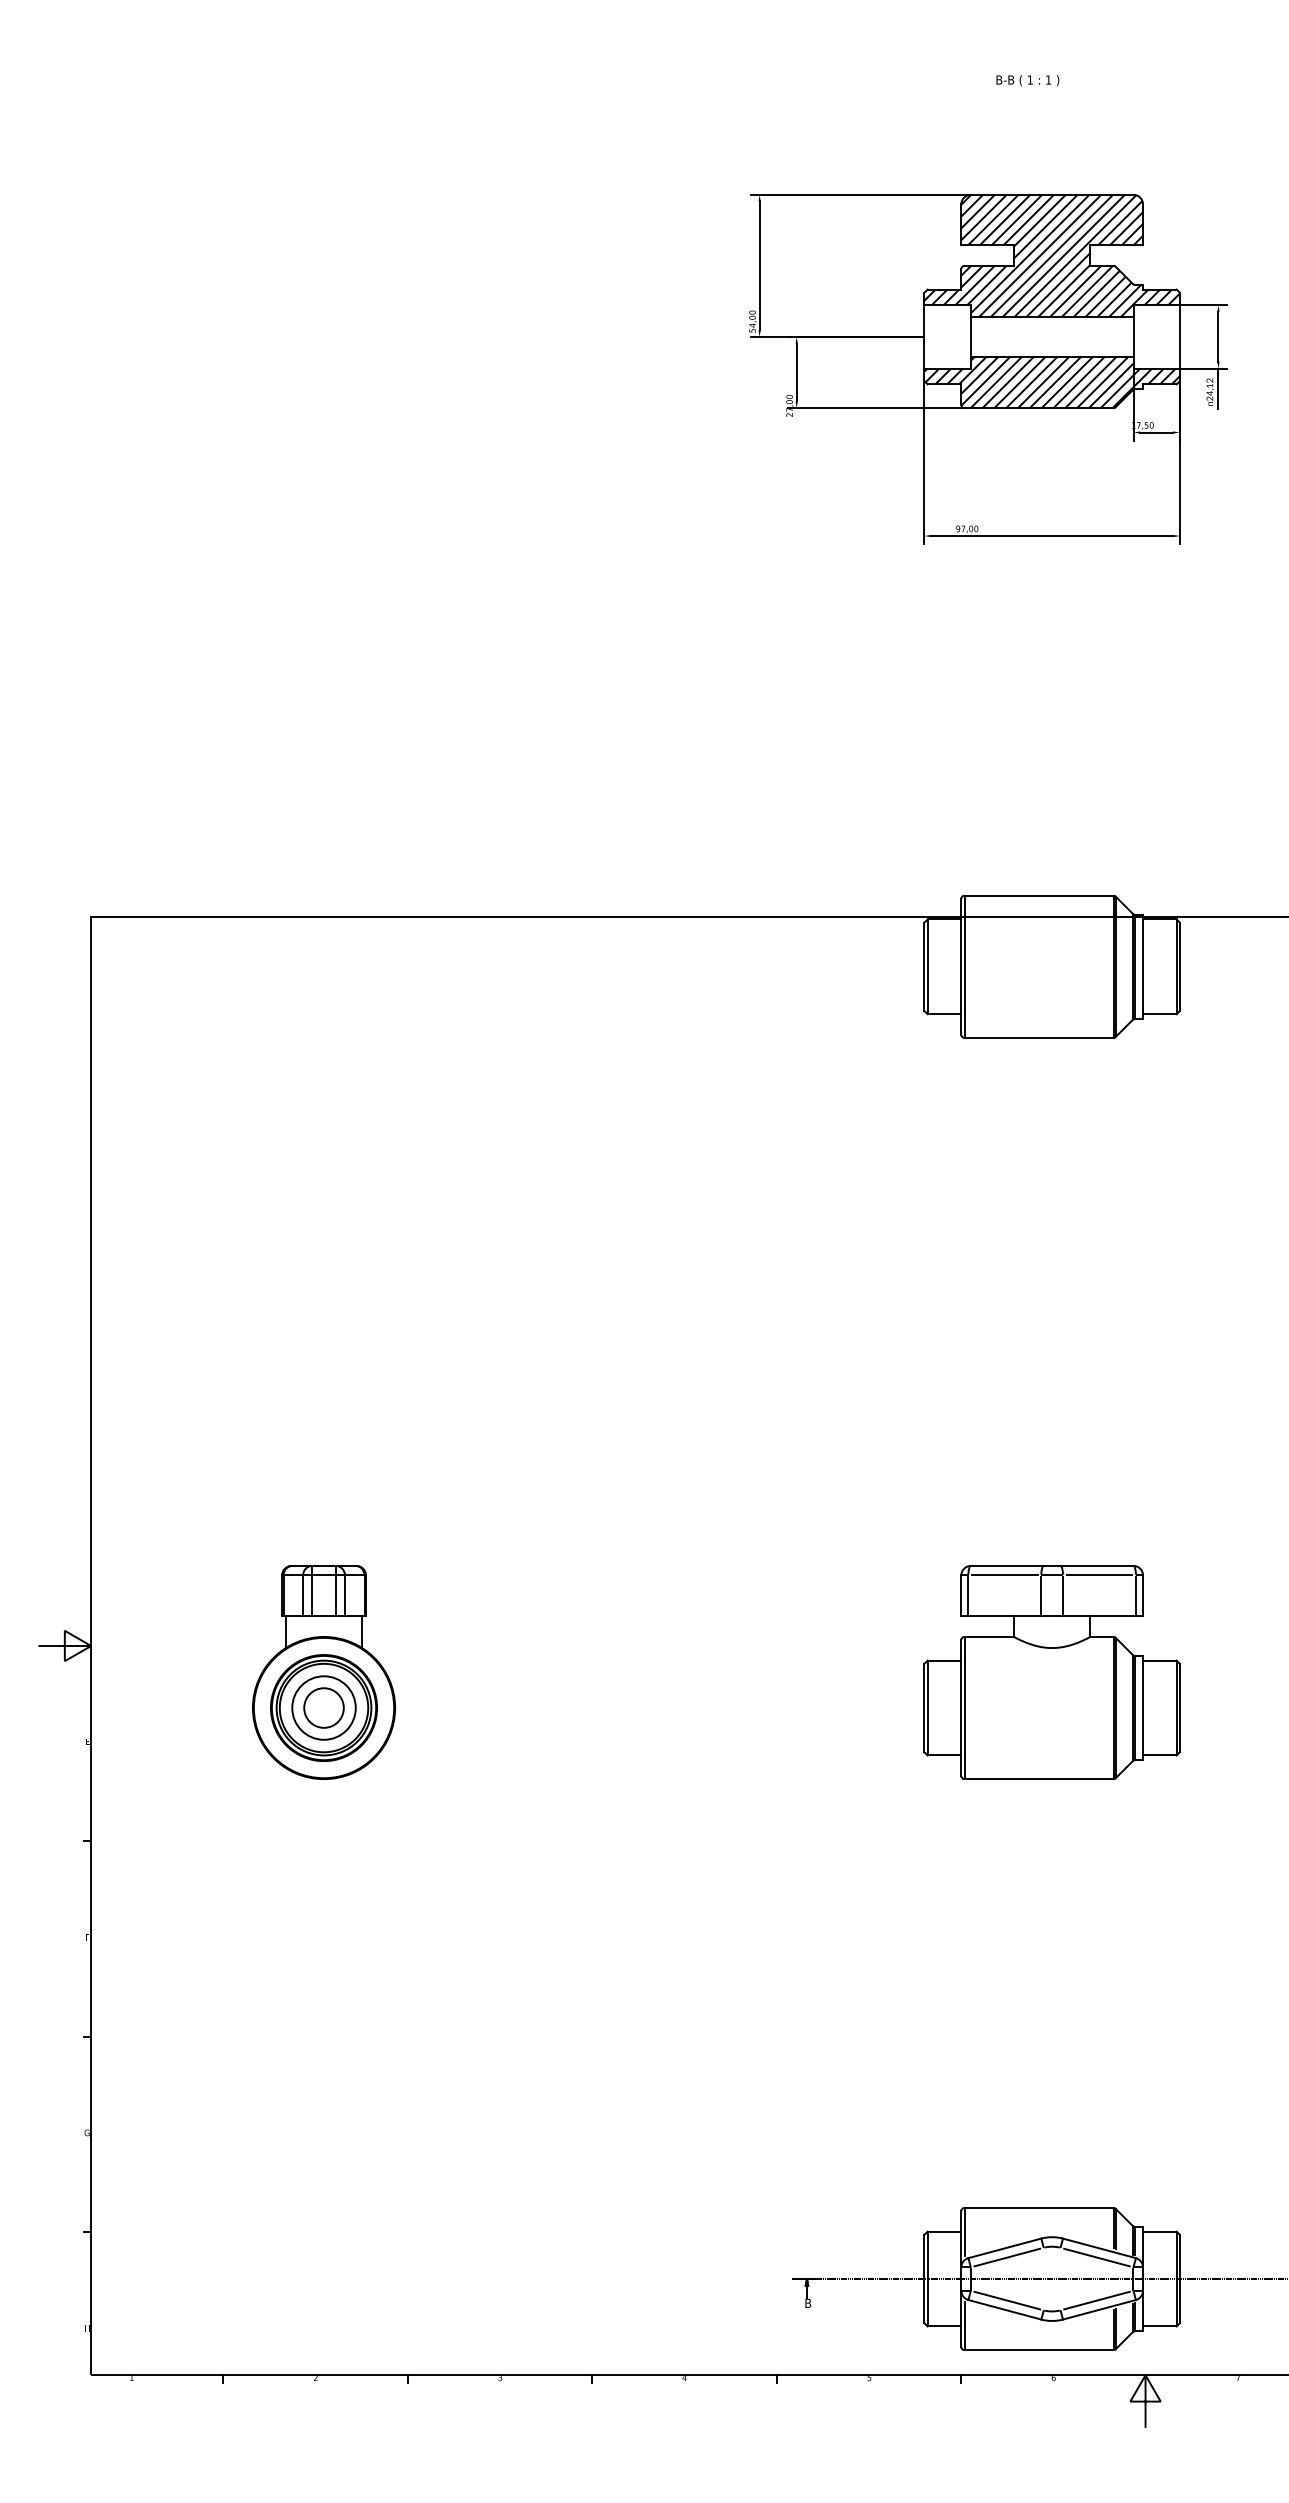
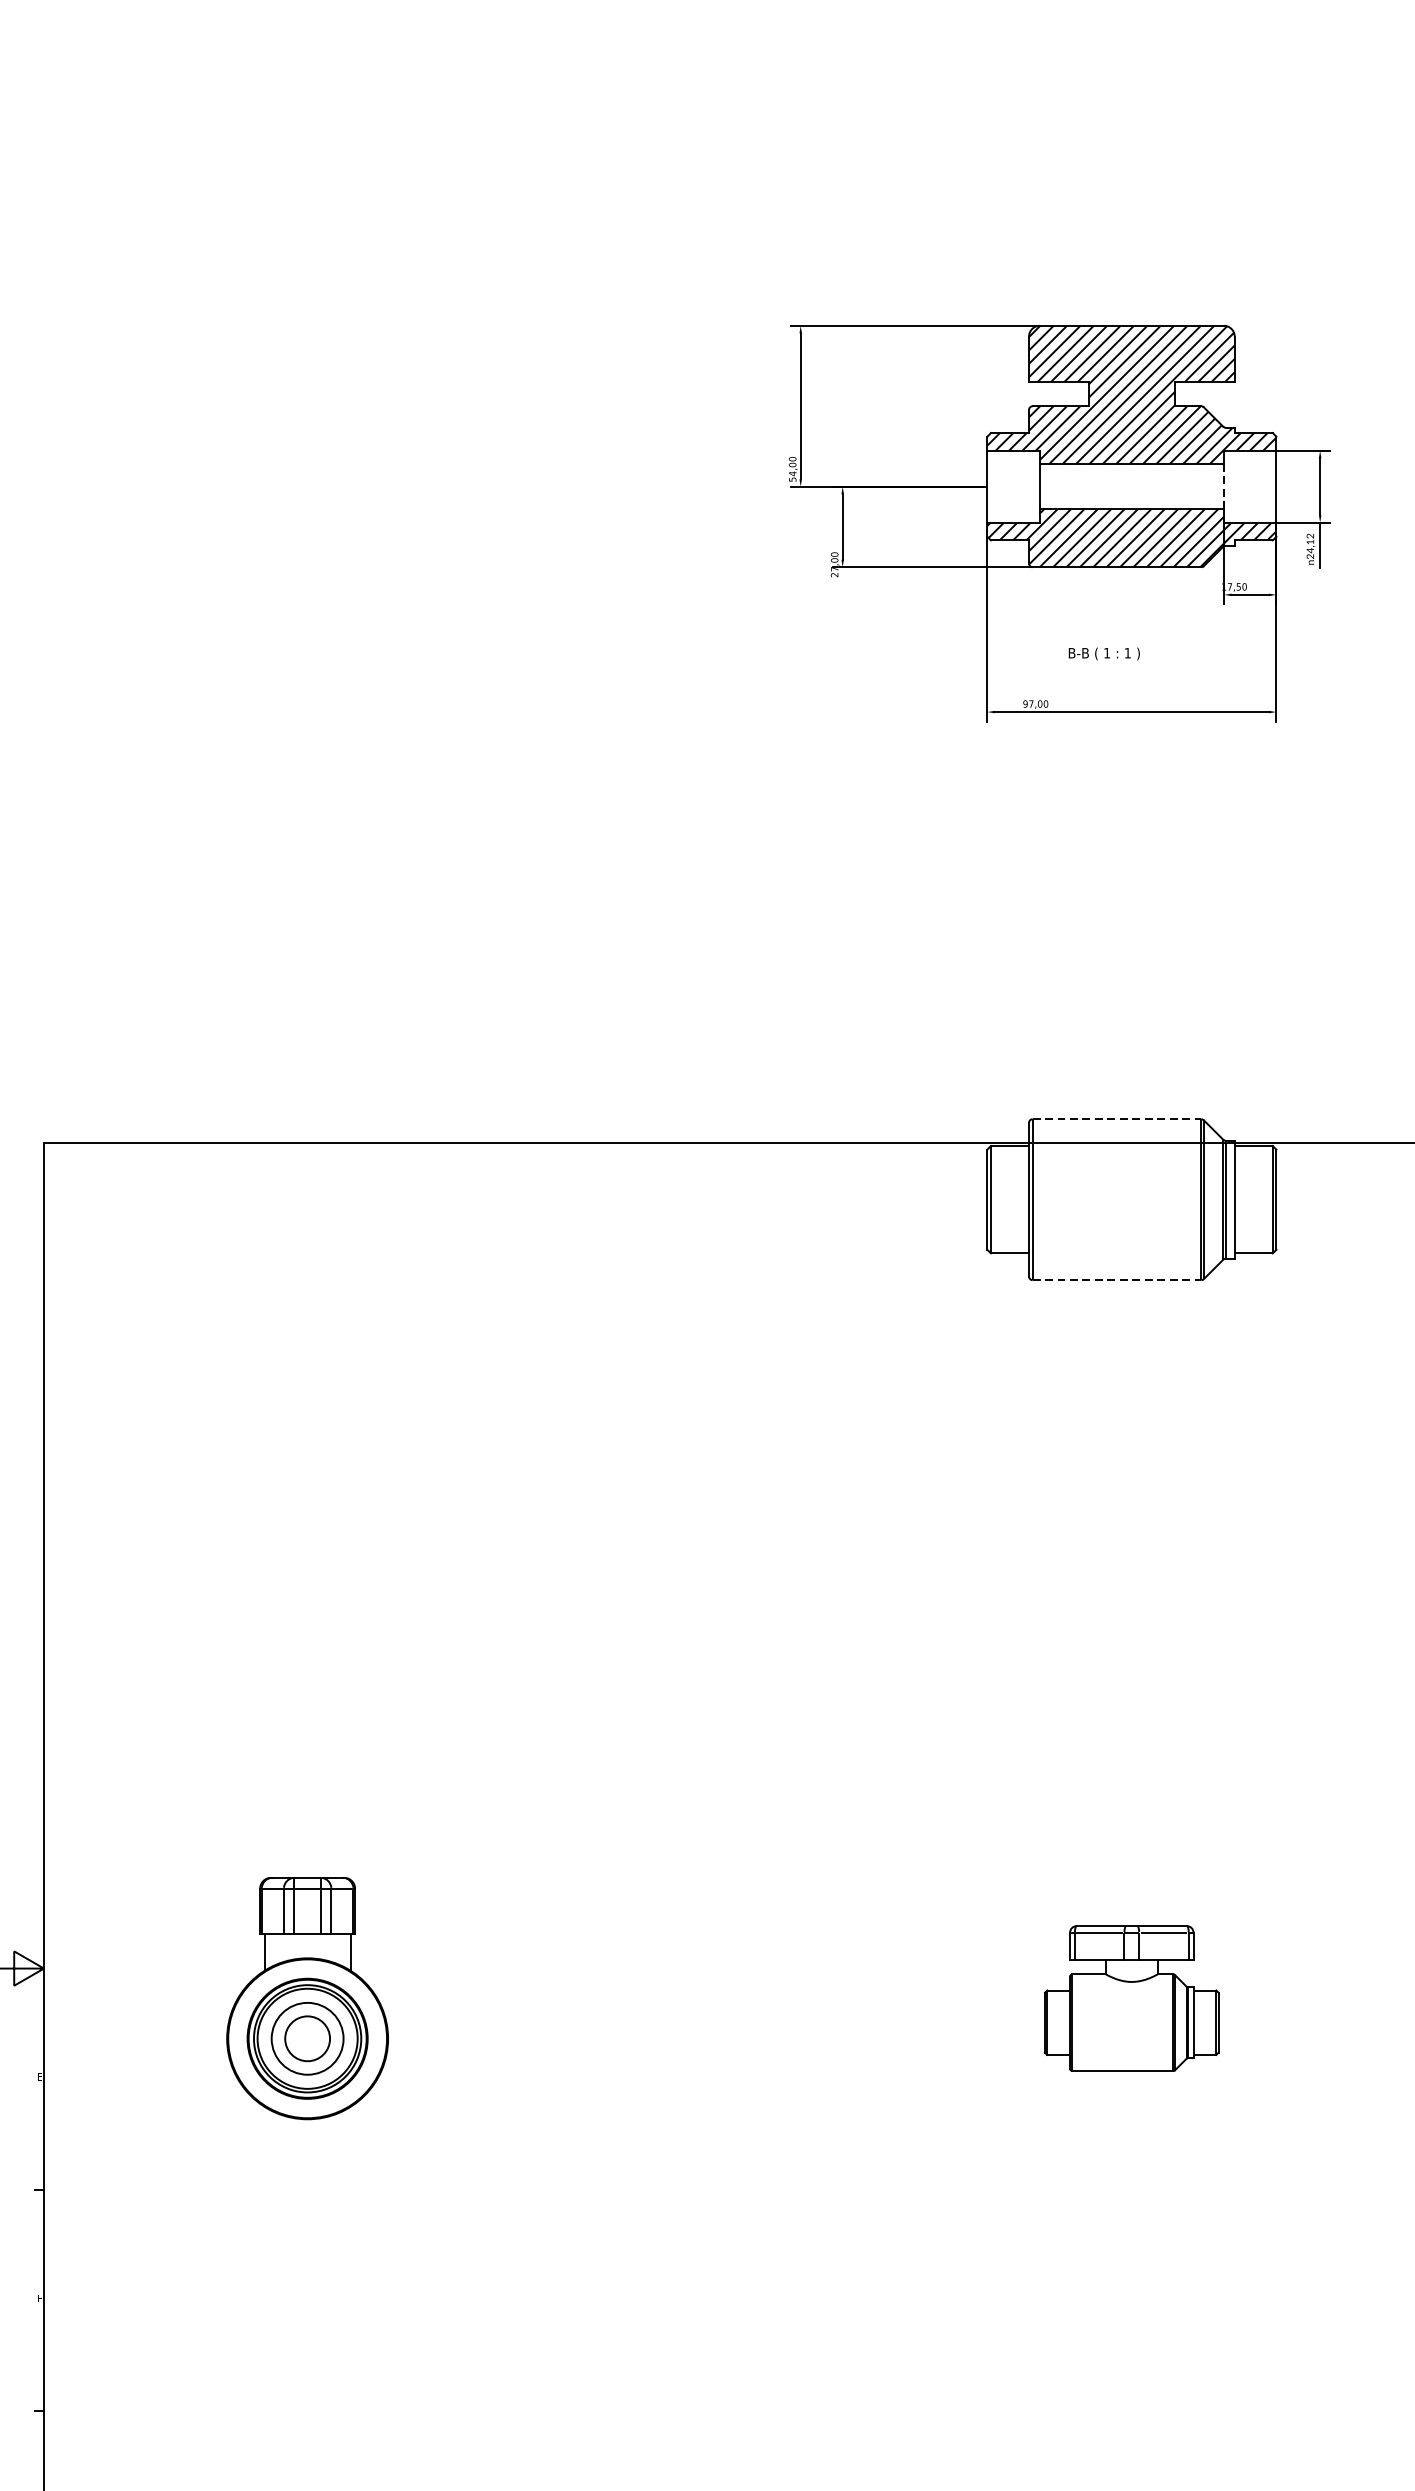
text: (1027, 80) -> (1103, 653), moved
line: (1133, 336) -> (1223, 486), solid -> dashed
line: (1039, 895) -> (1117, 1118), solid -> dashed
line: (1039, 1037) -> (1117, 1279), solid -> dashed
part: (1051, 1672) -> (1131, 1998), size x0.6

